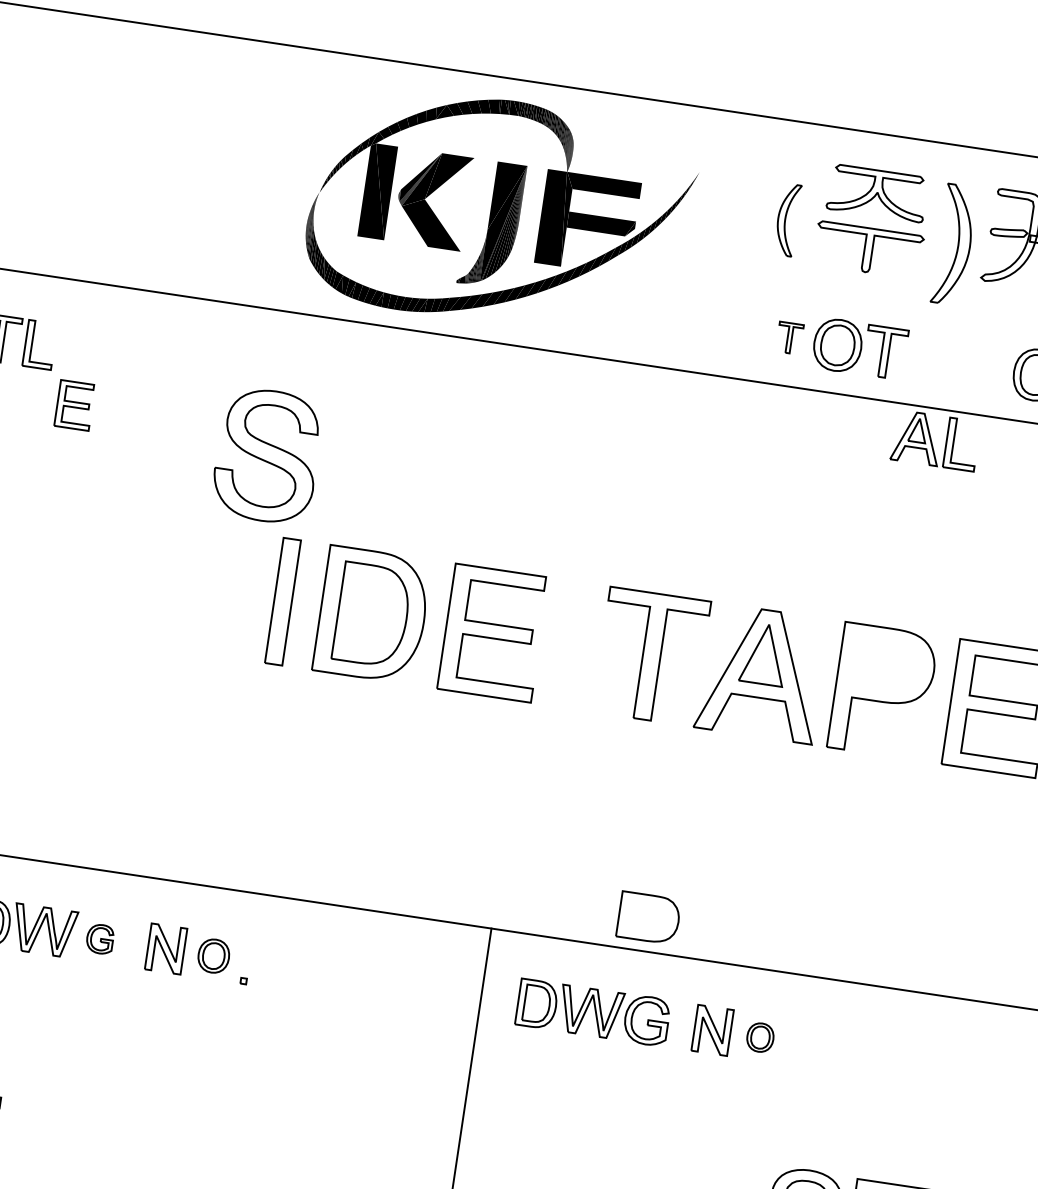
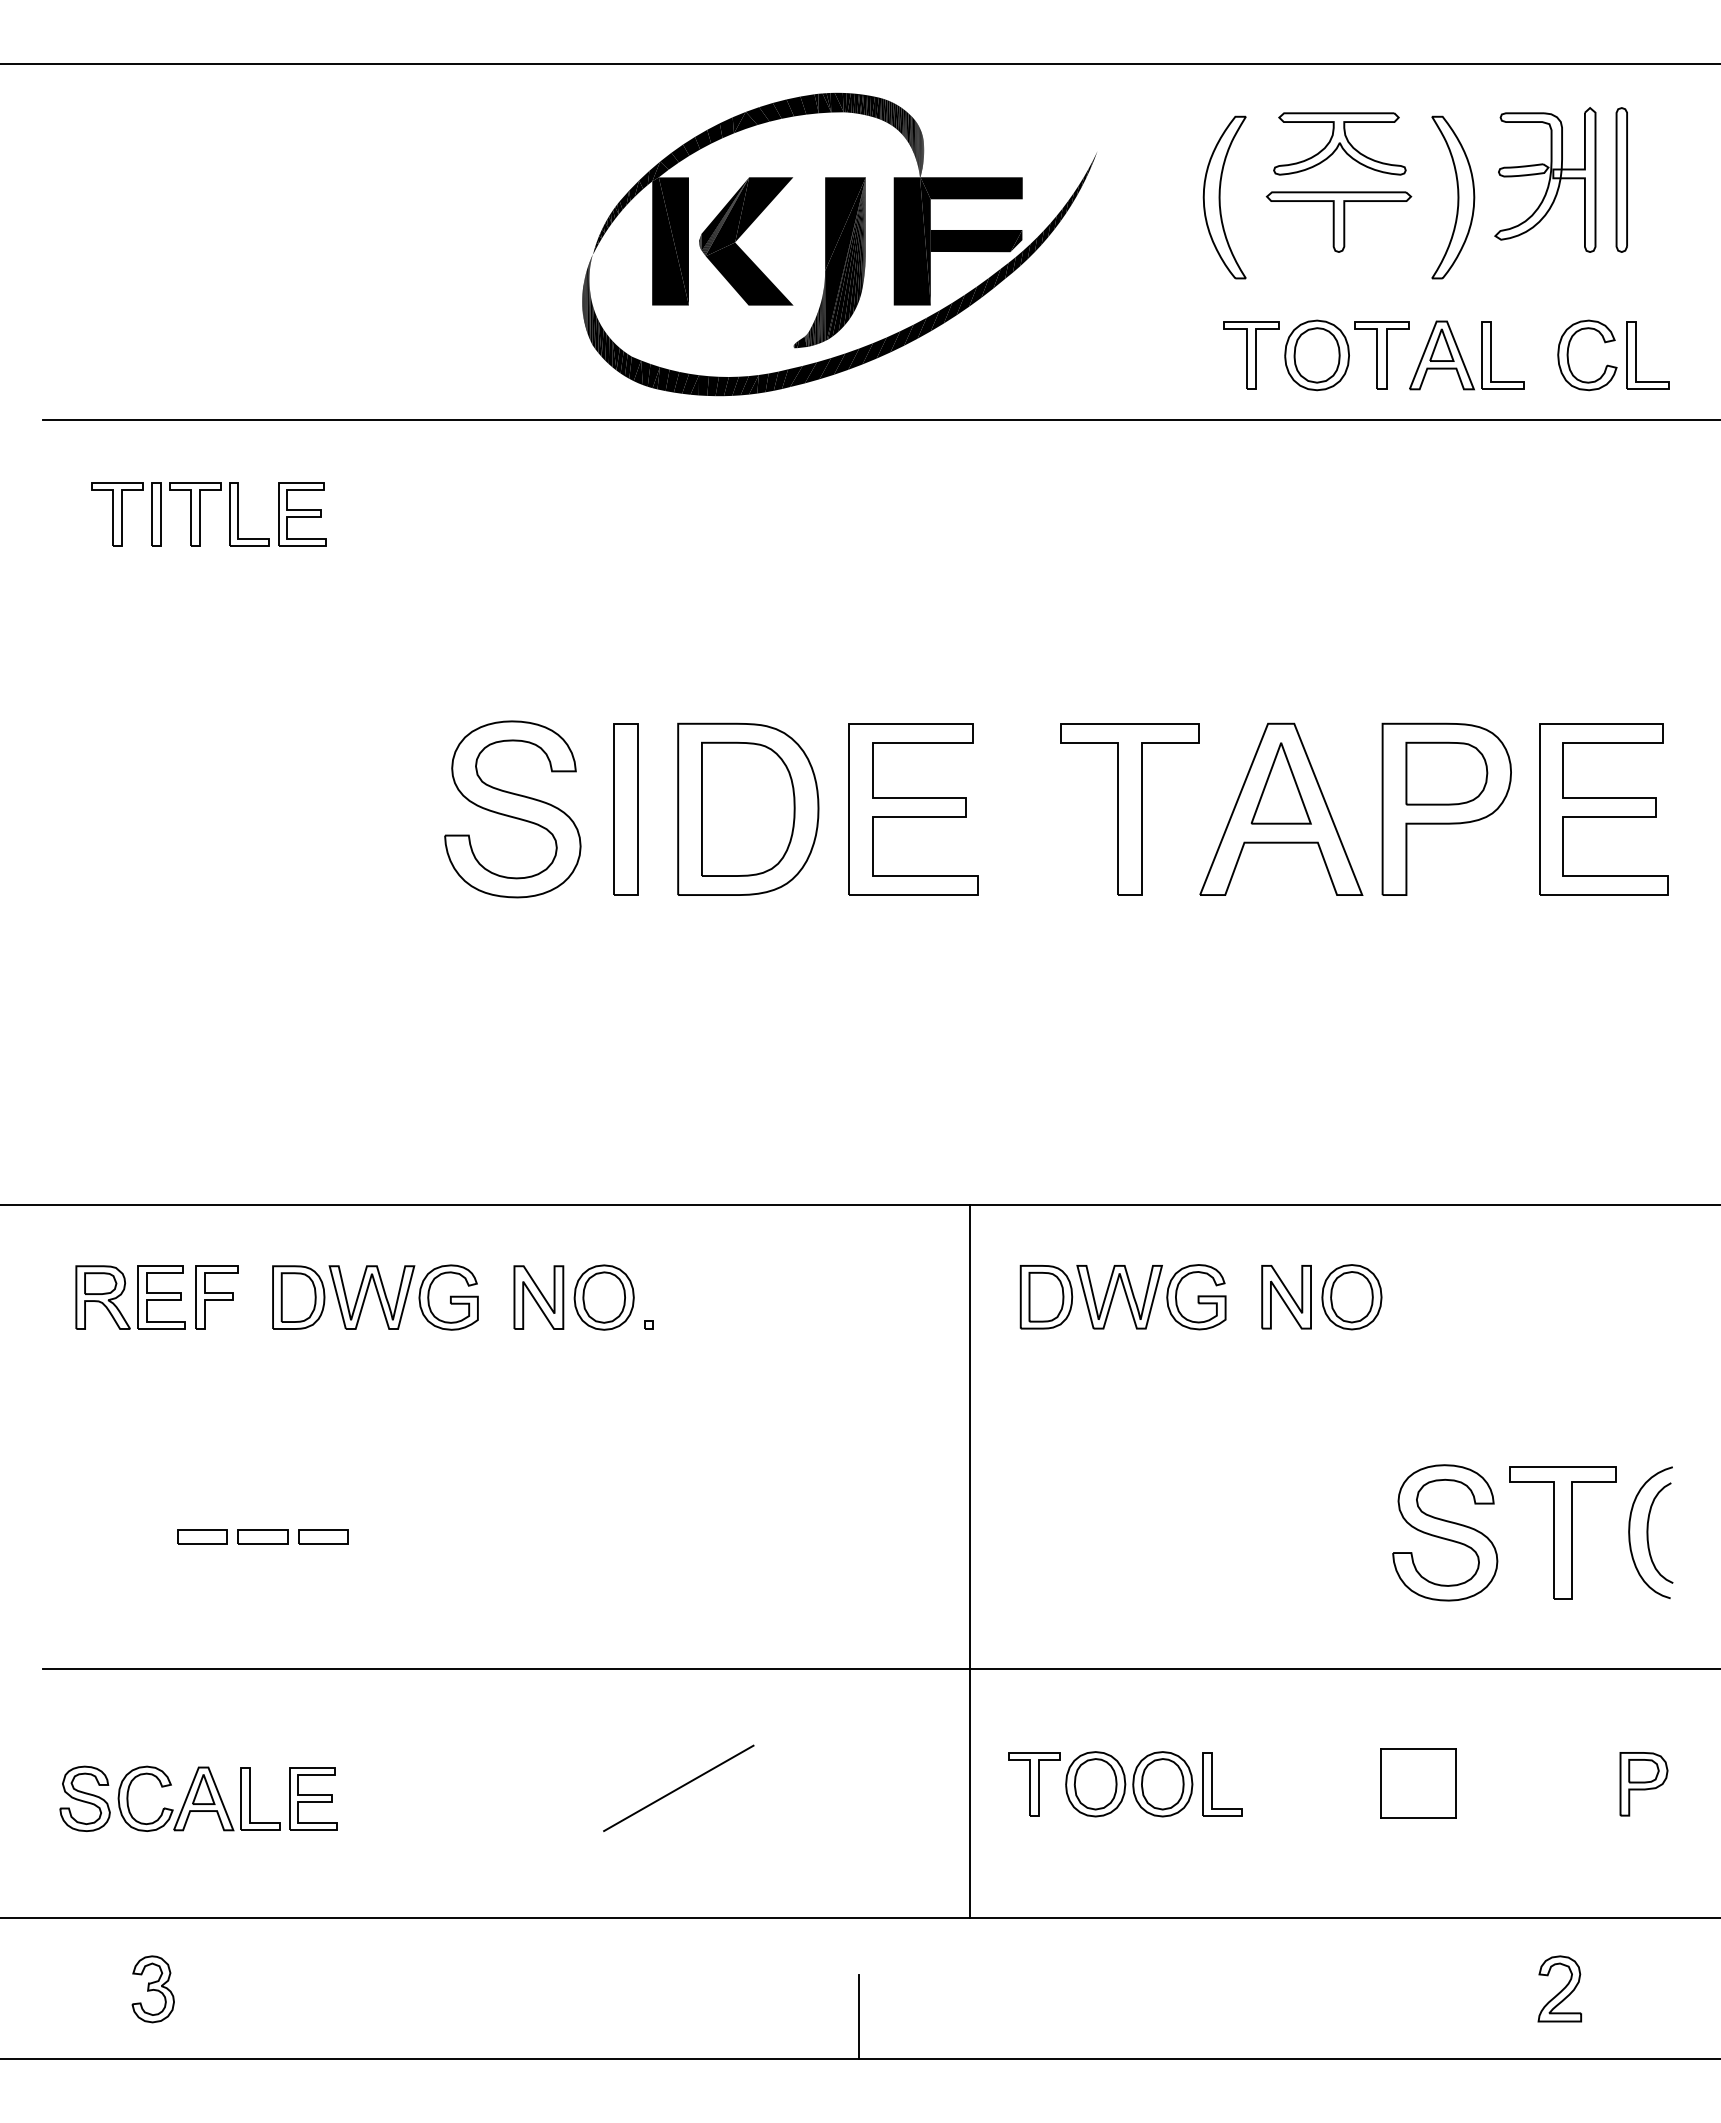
part: (787, 219) -> (1224, 197), size x1.67
part: (789, 338) -> (1251, 355), size x1.67
part: (75, 405) -> (302, 514), moved
part: (935, 440) -> (1466, 355), moved
part: (267, 455) -> (512, 809), moved
part: (648, 917) -> (1446, 773), moved
part: (100, 939) -> (448, 1297), size x1.67
part: (213, 956) -> (603, 1297), size x1.43
part: (760, 1037) -> (1351, 1297), size x1.67

